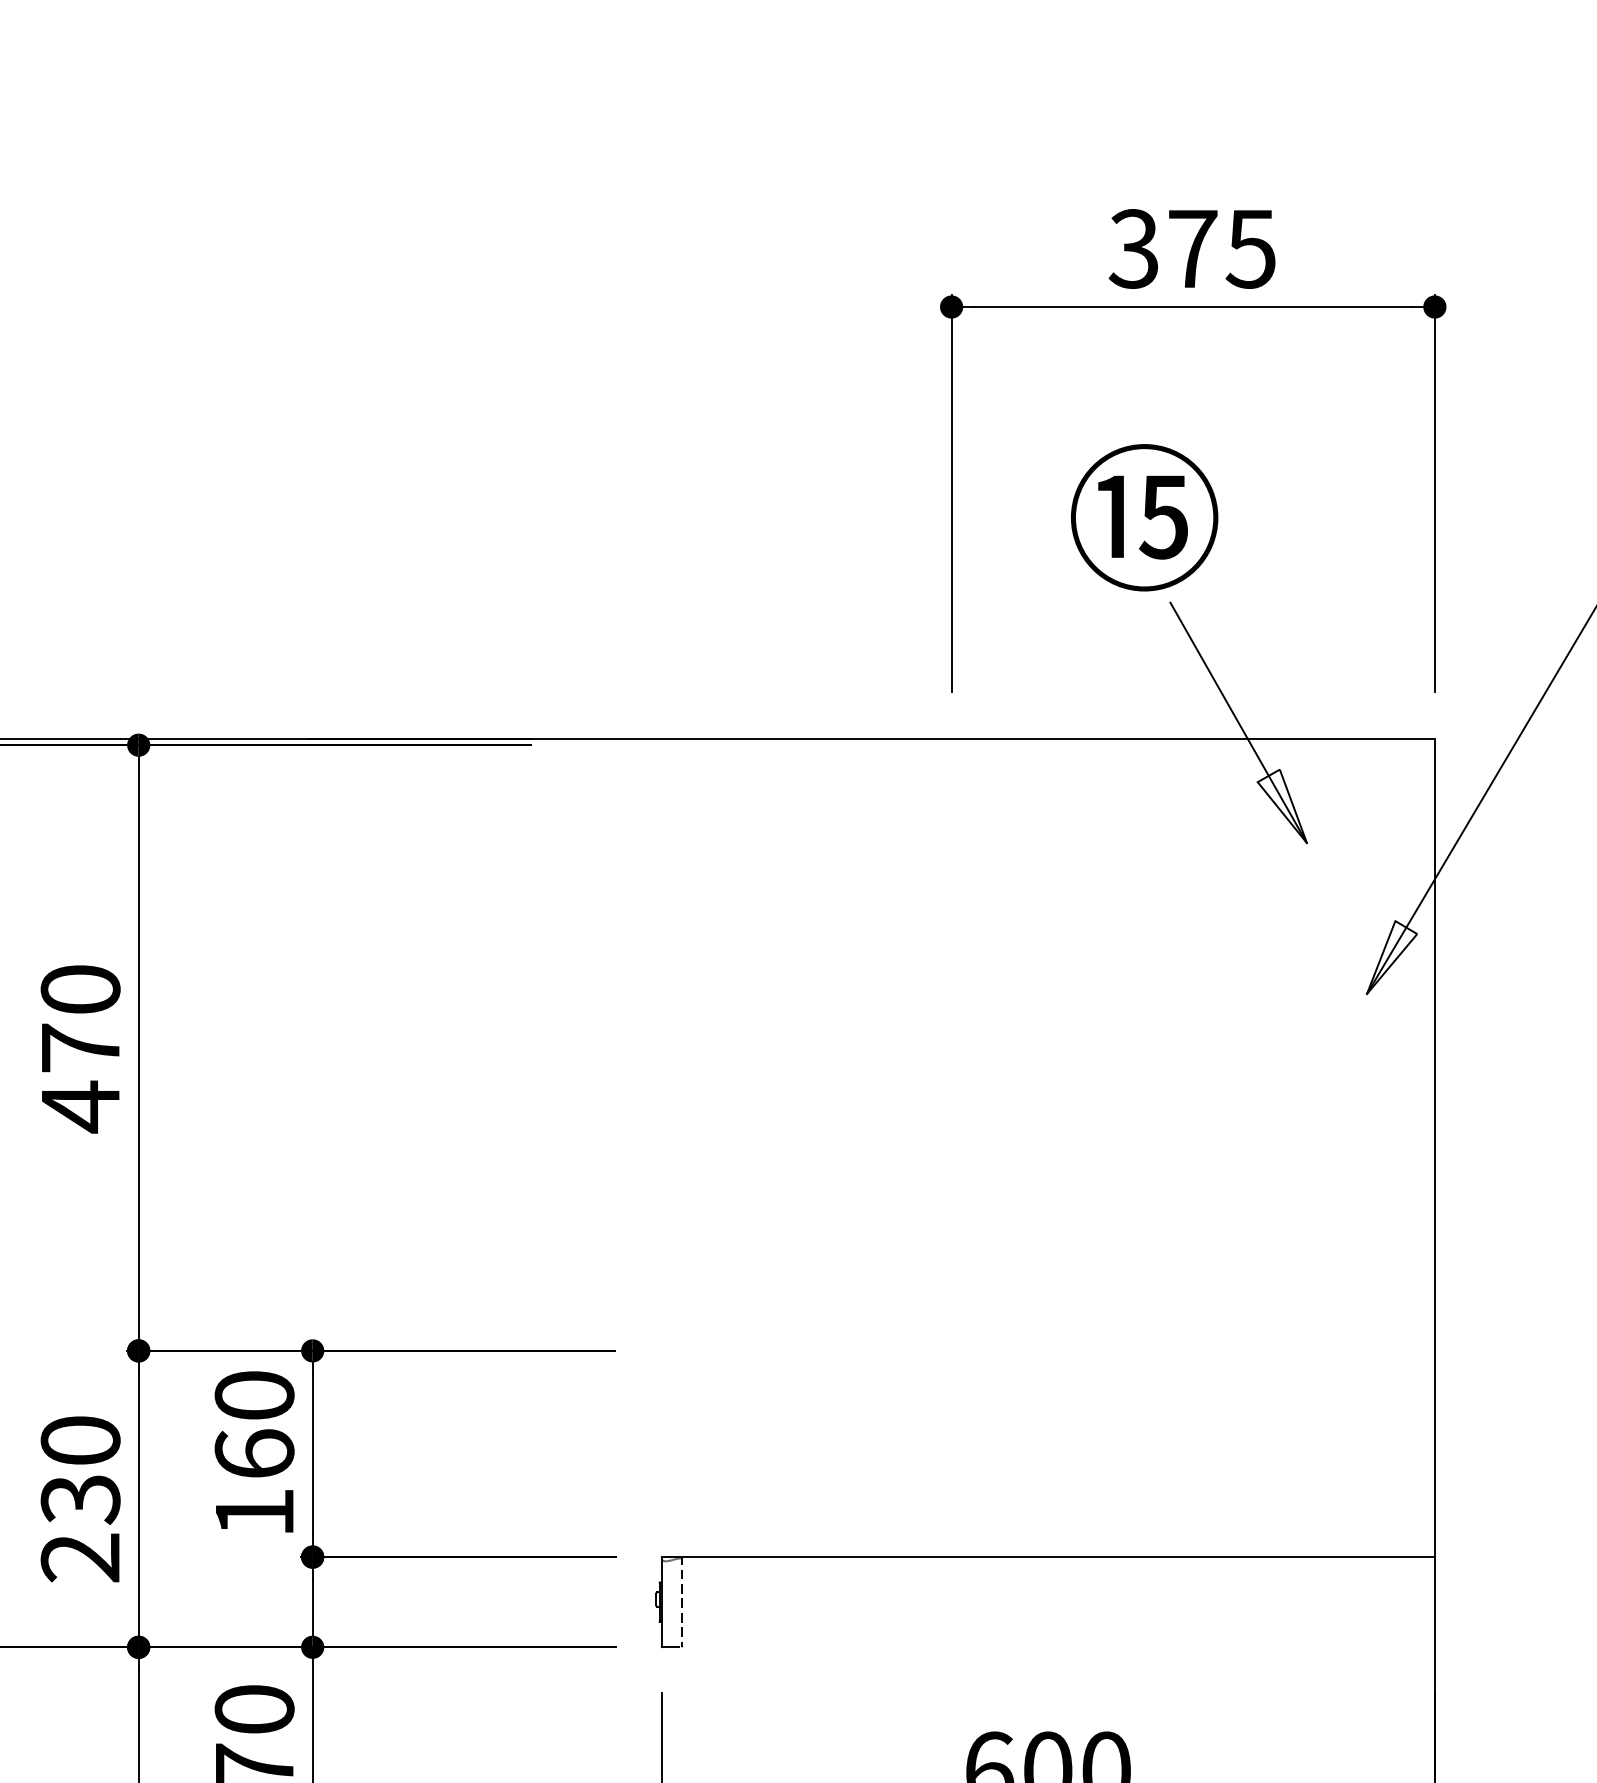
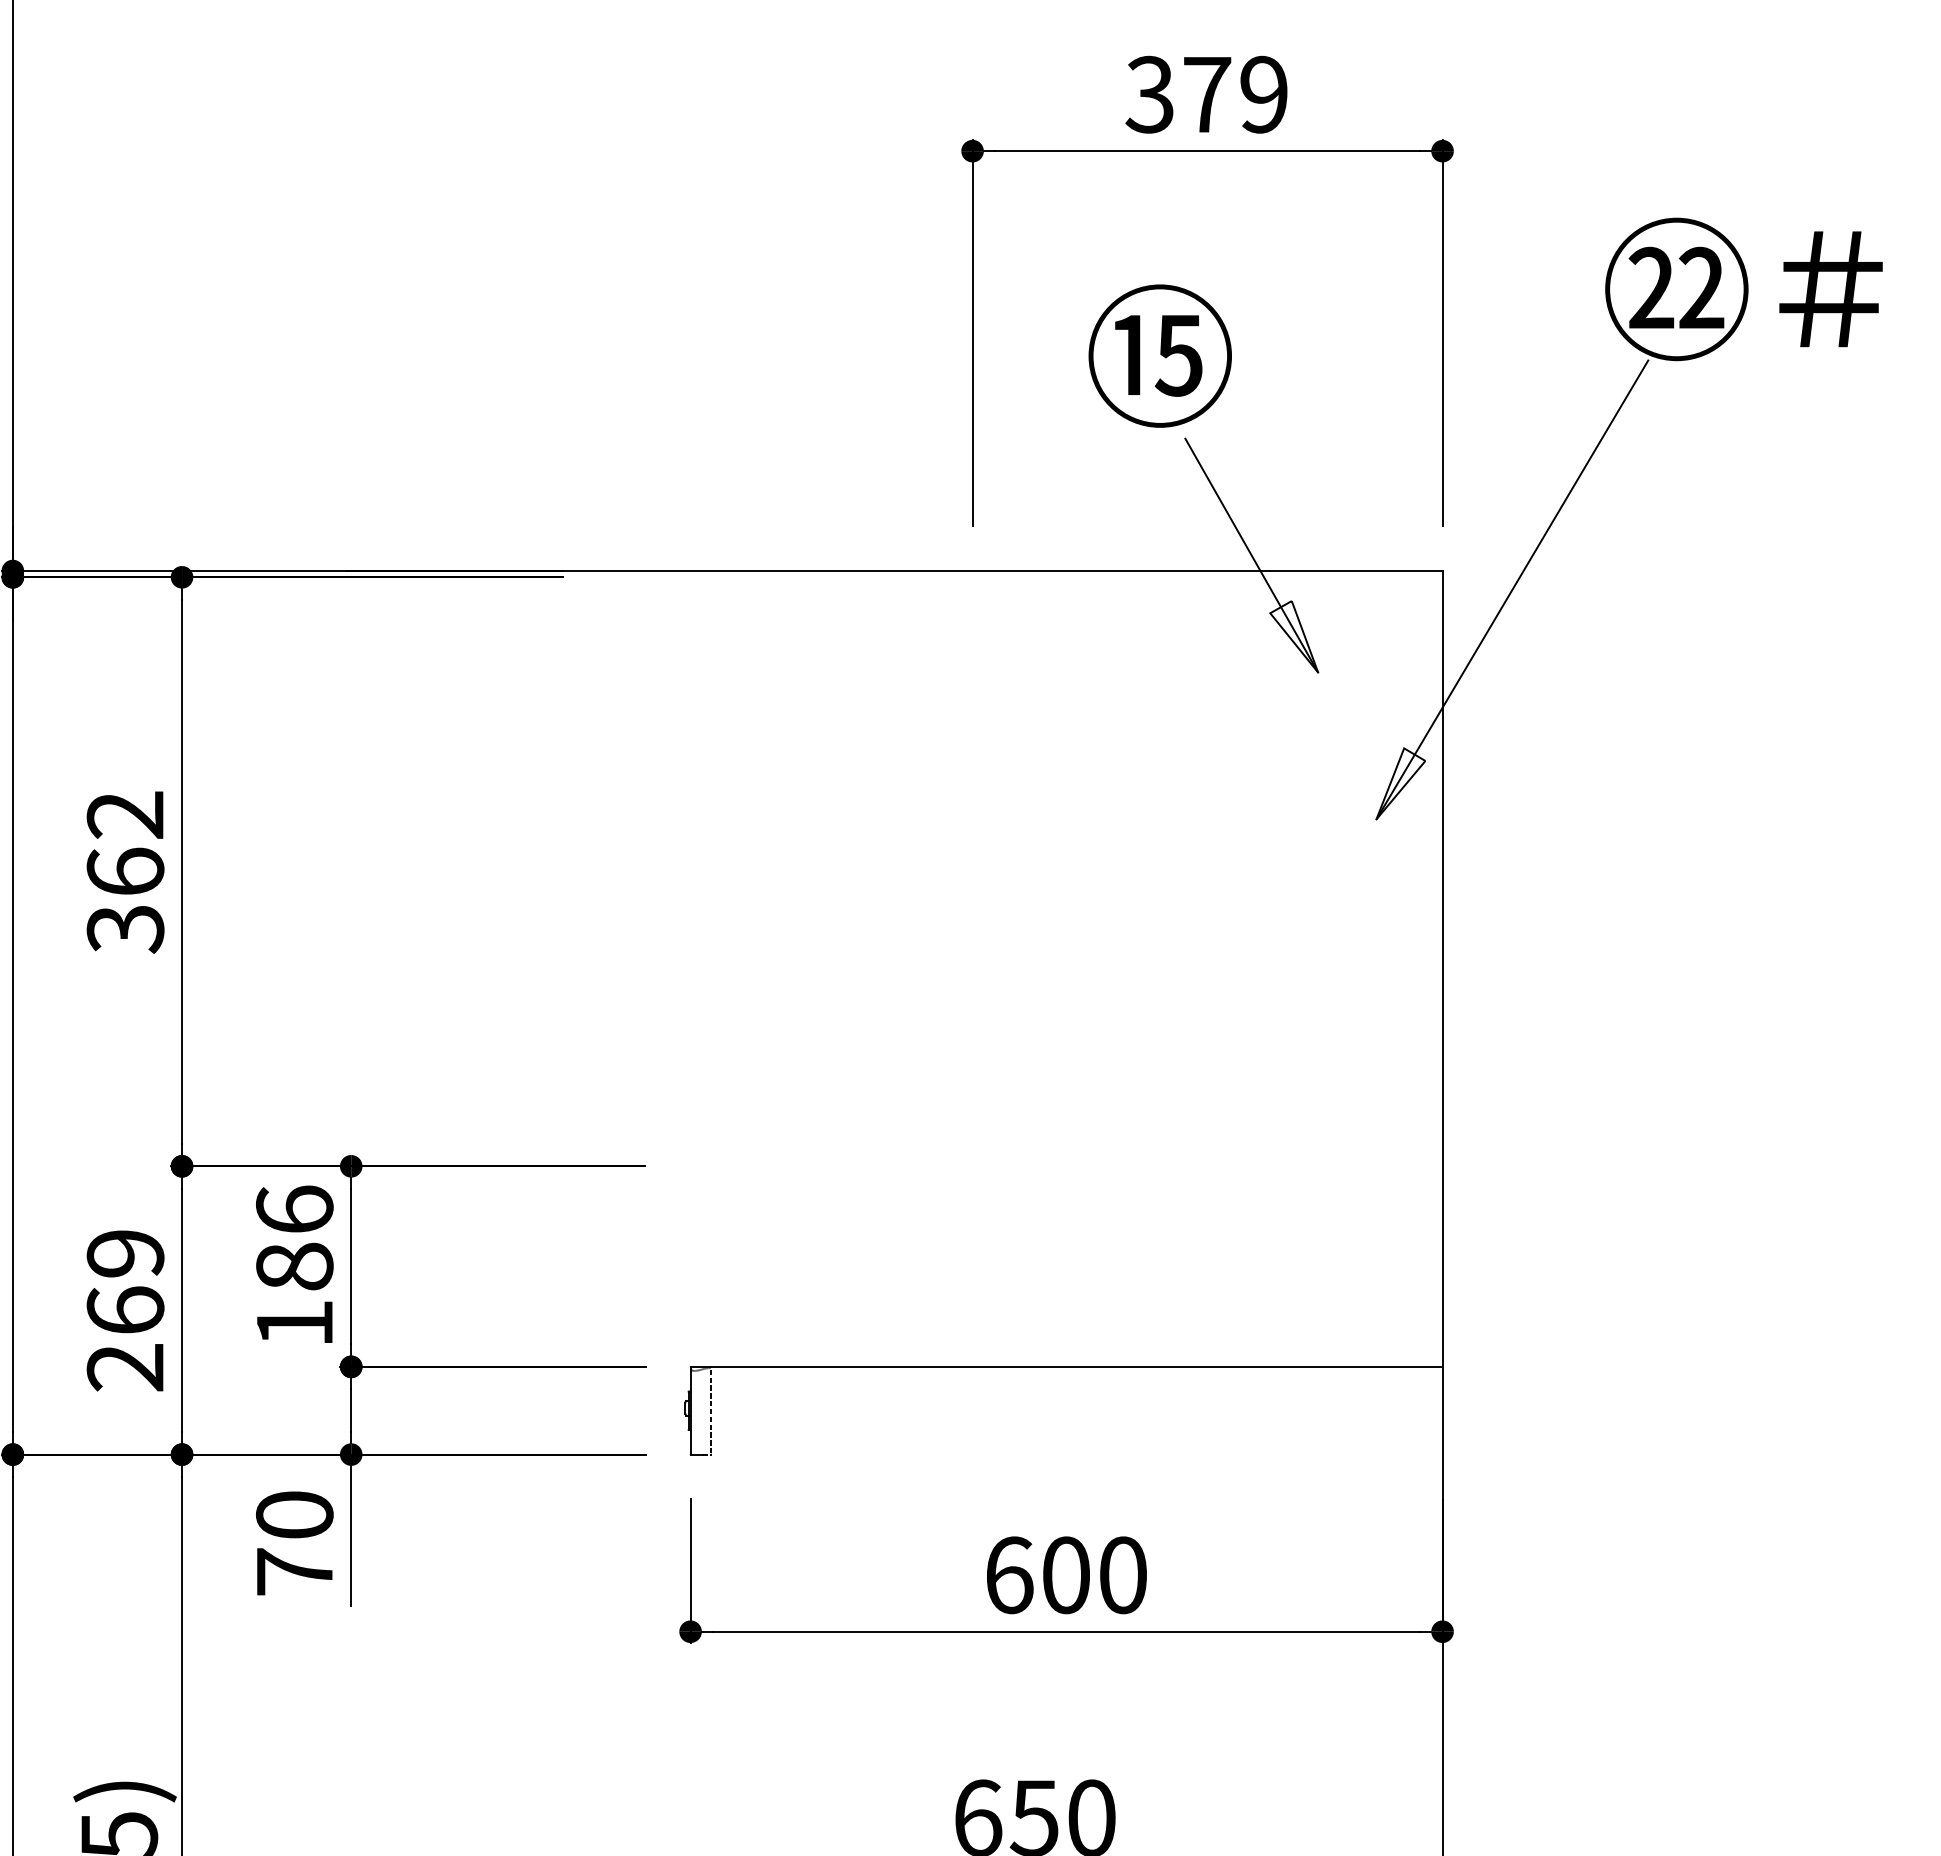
text: (1250, 248) -> (1263, 94), 375 -> 379
text: (80, 1049) -> (125, 873), 470 -> 362
text: (254, 1424) -> (294, 1237), 160 -> 186
text: (80, 1470) -> (125, 1282), 230 -> 269

